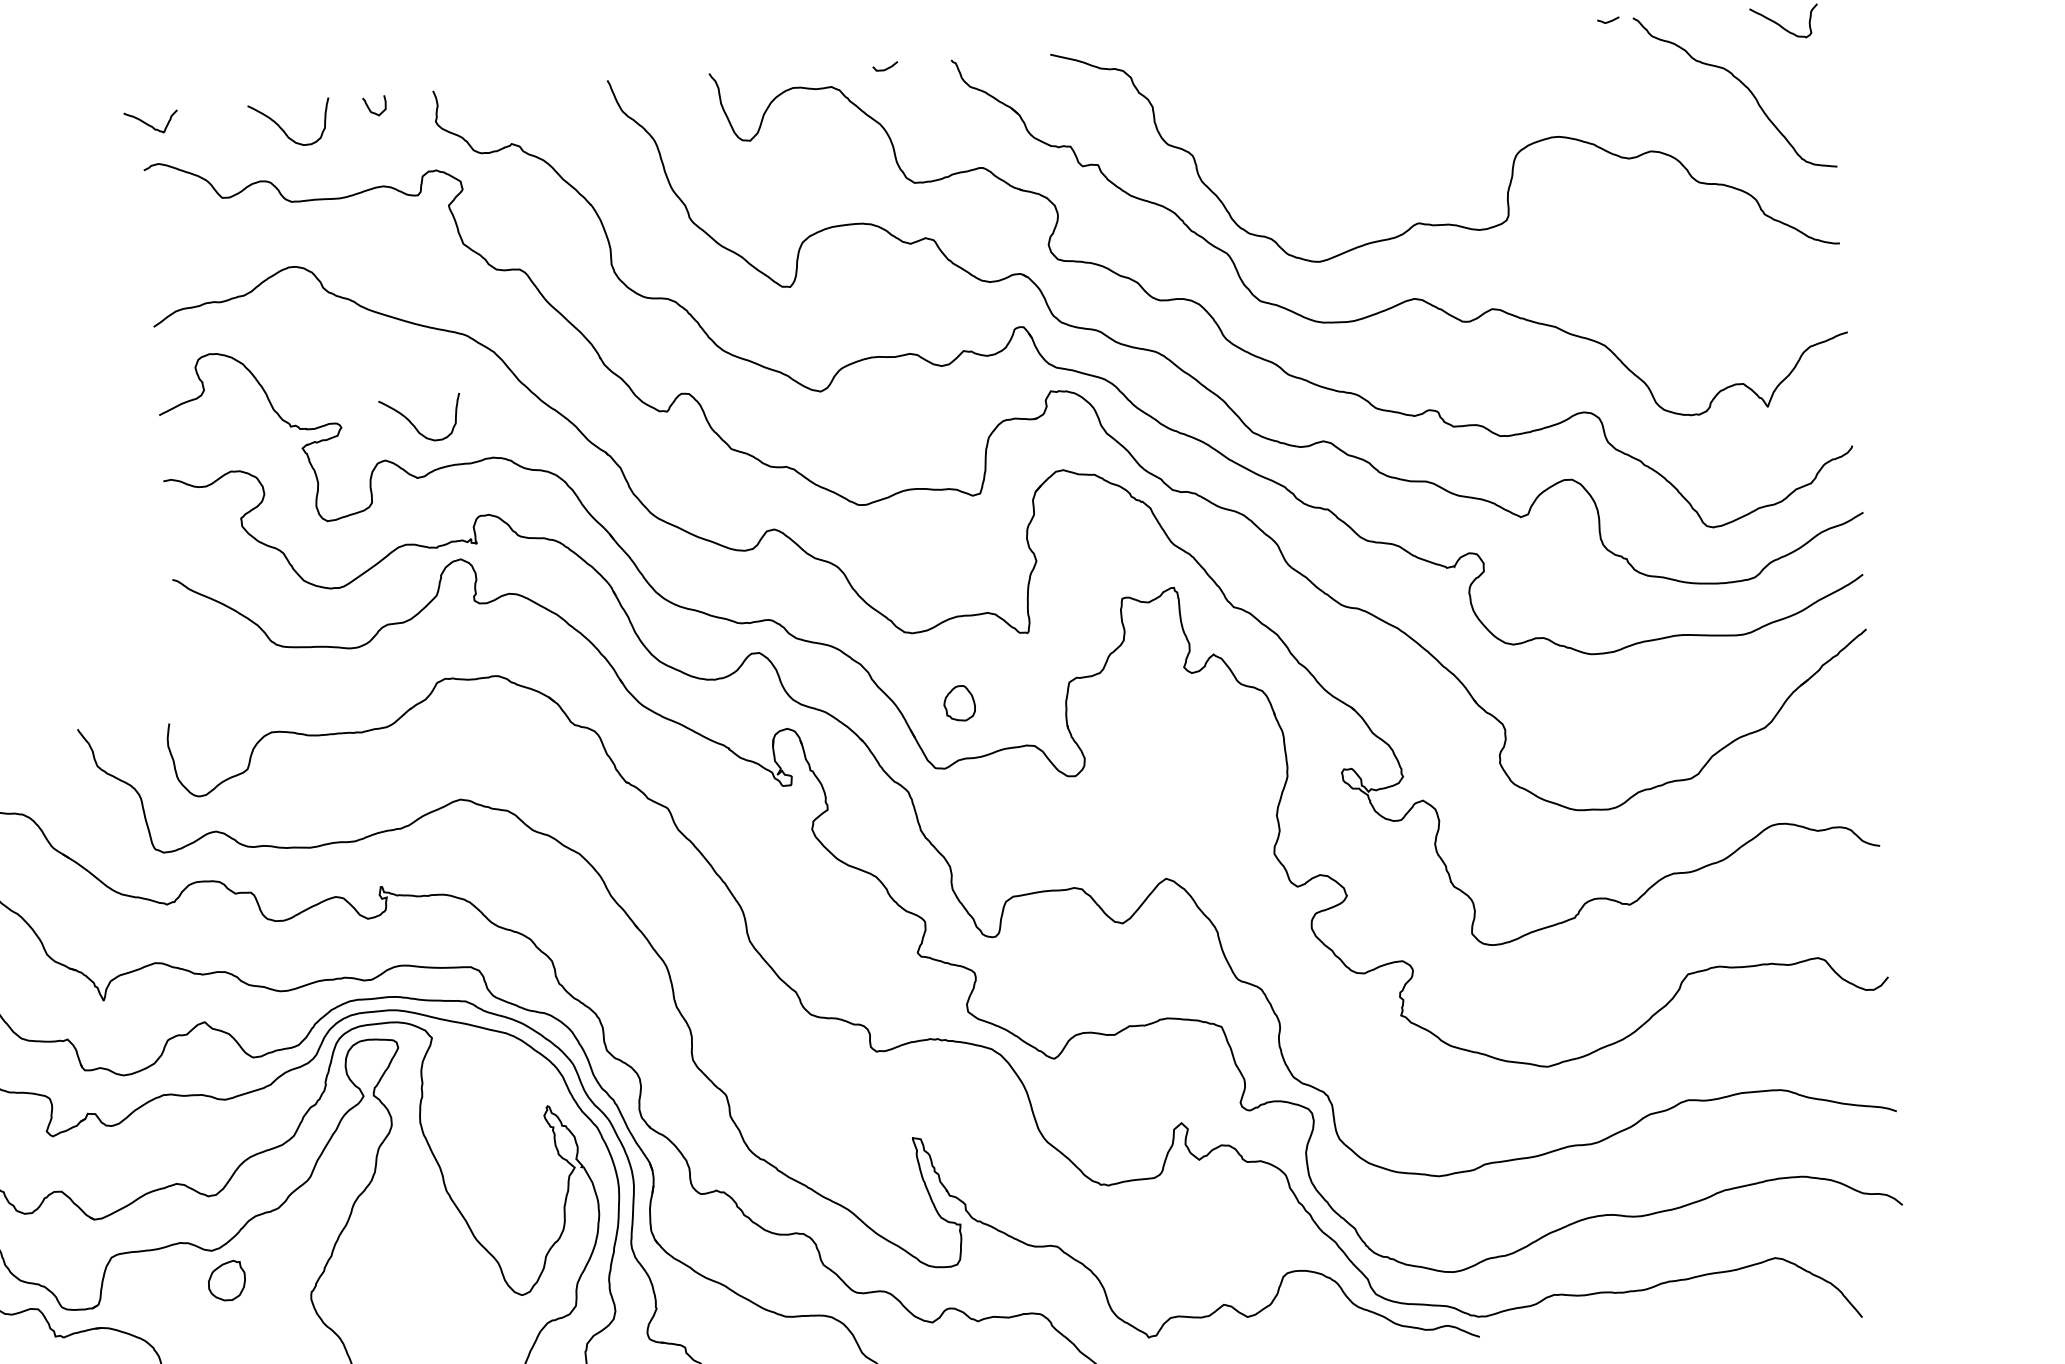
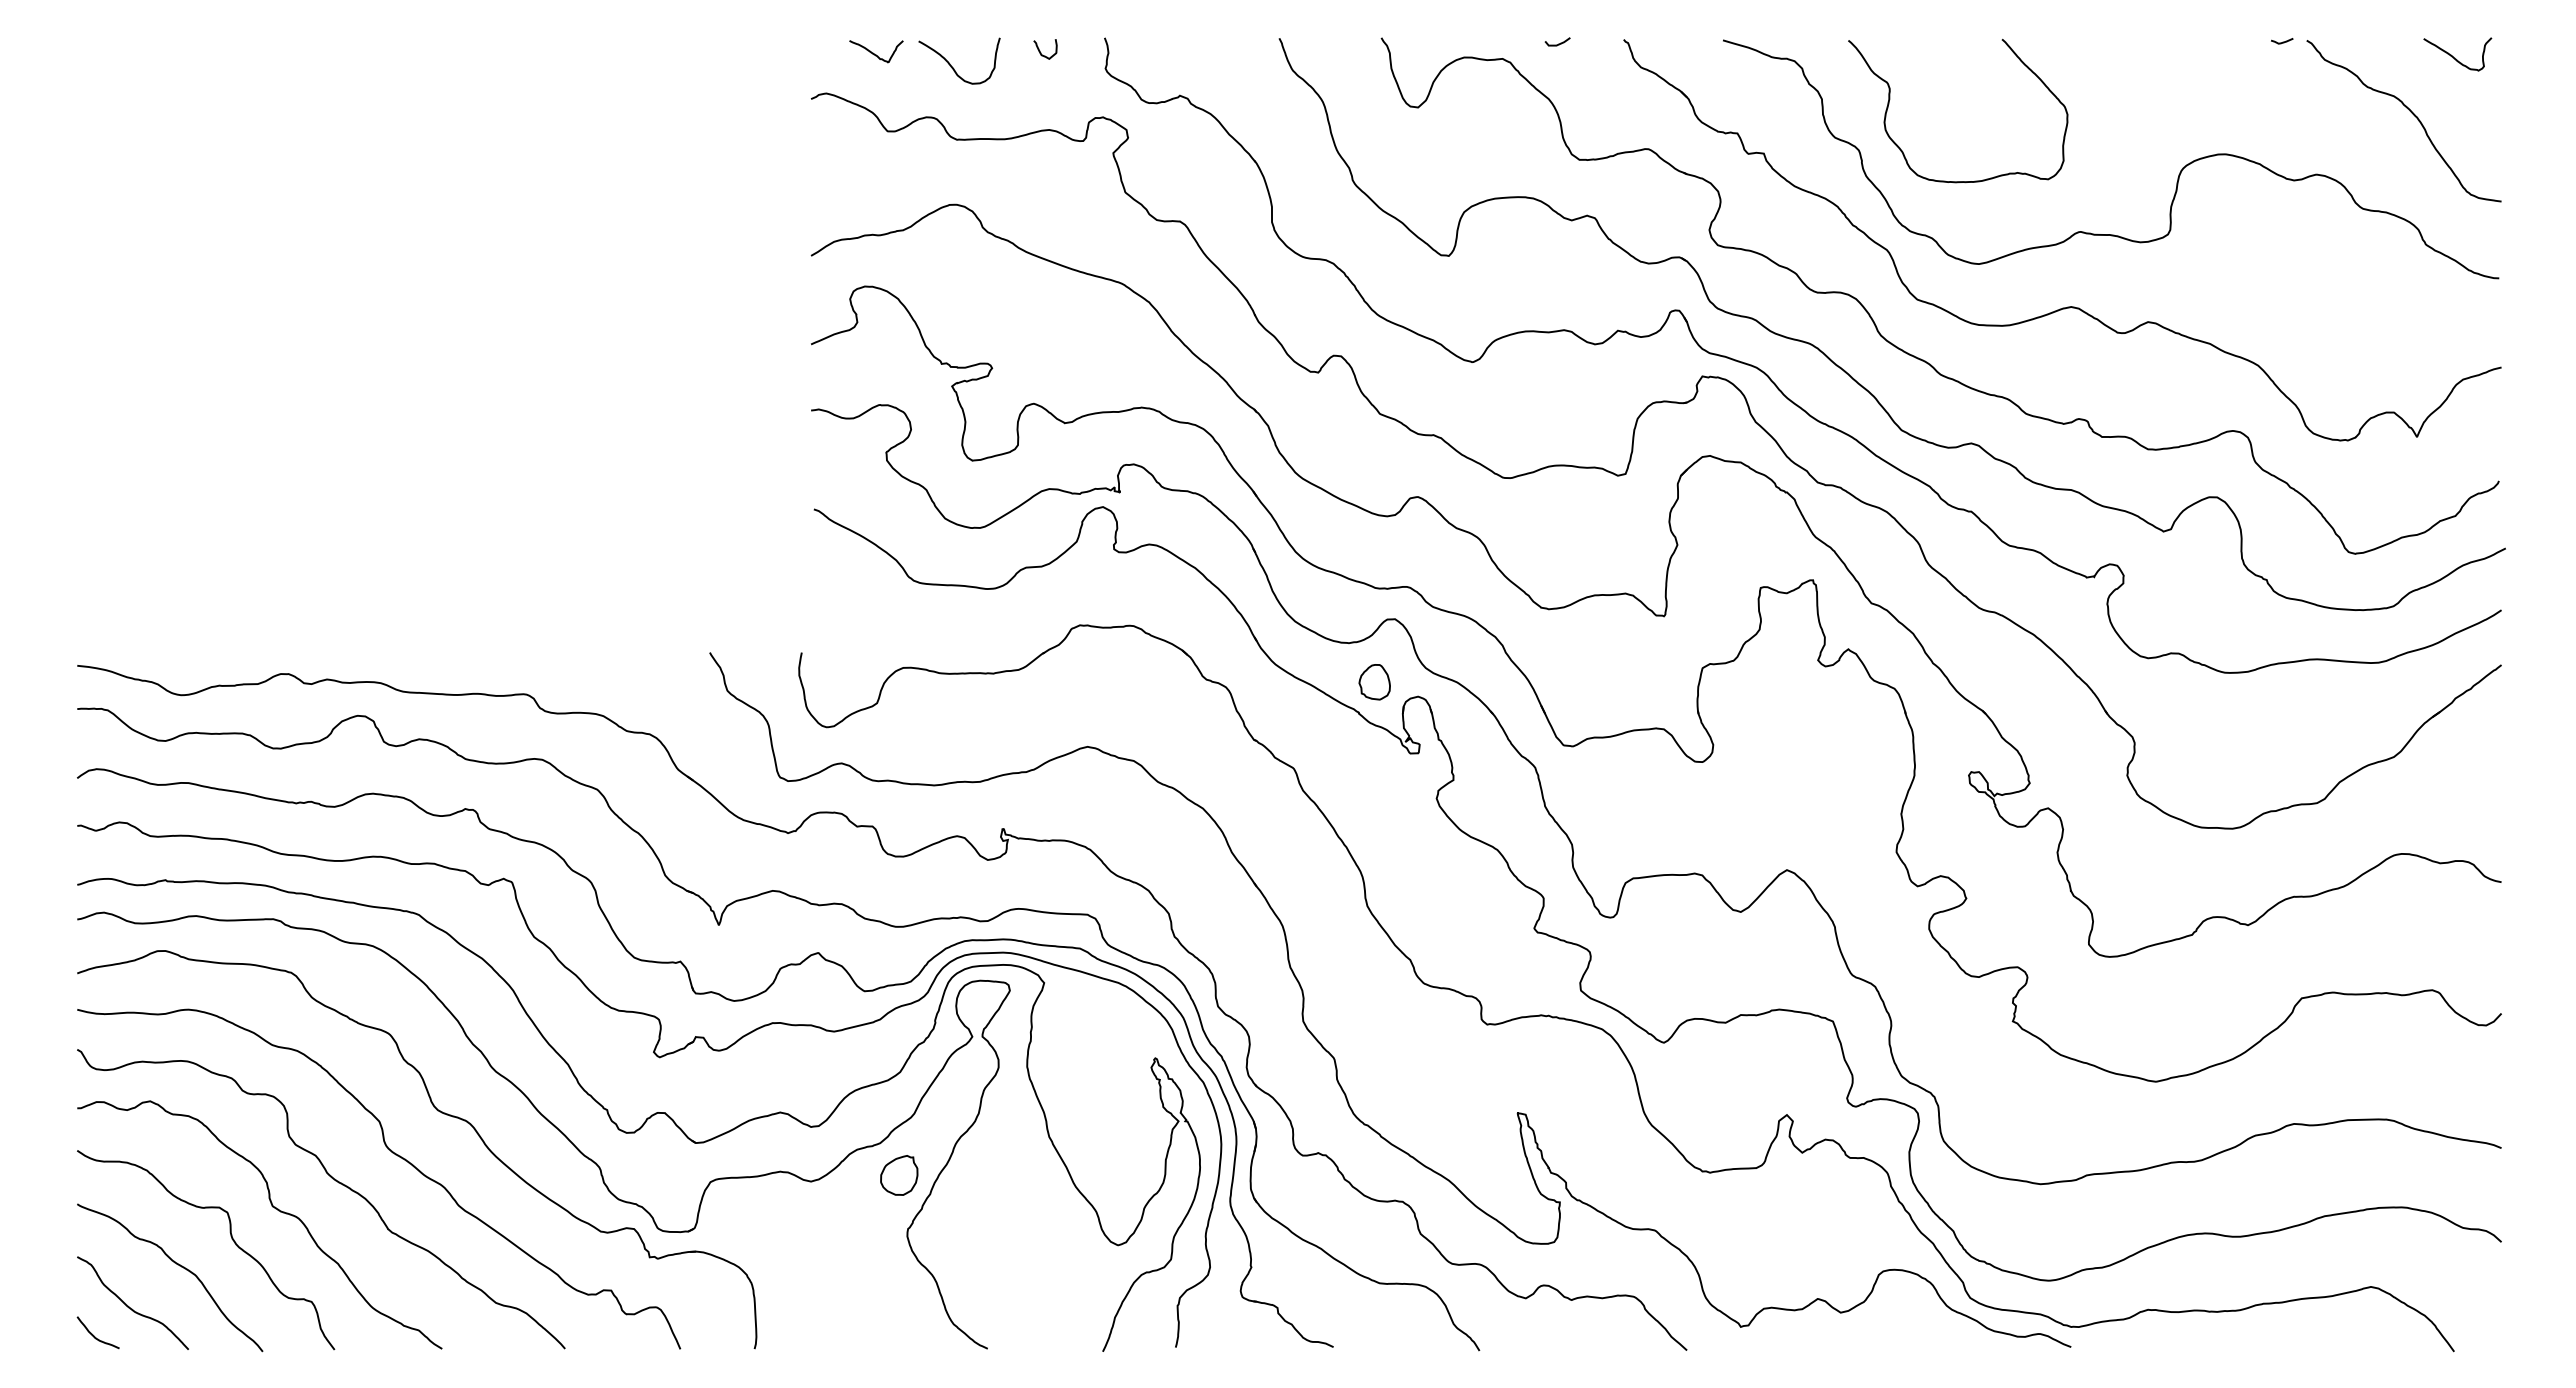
curve: (149, 124) -> (874, 53), moved
curve: (1237, 154) -> (1903, 151), added
curve: (413, 424) -> (1064, 369), removed
part: (959, 703) -> (1374, 682), moved
part: (227, 1280) -> (899, 1175), moved

